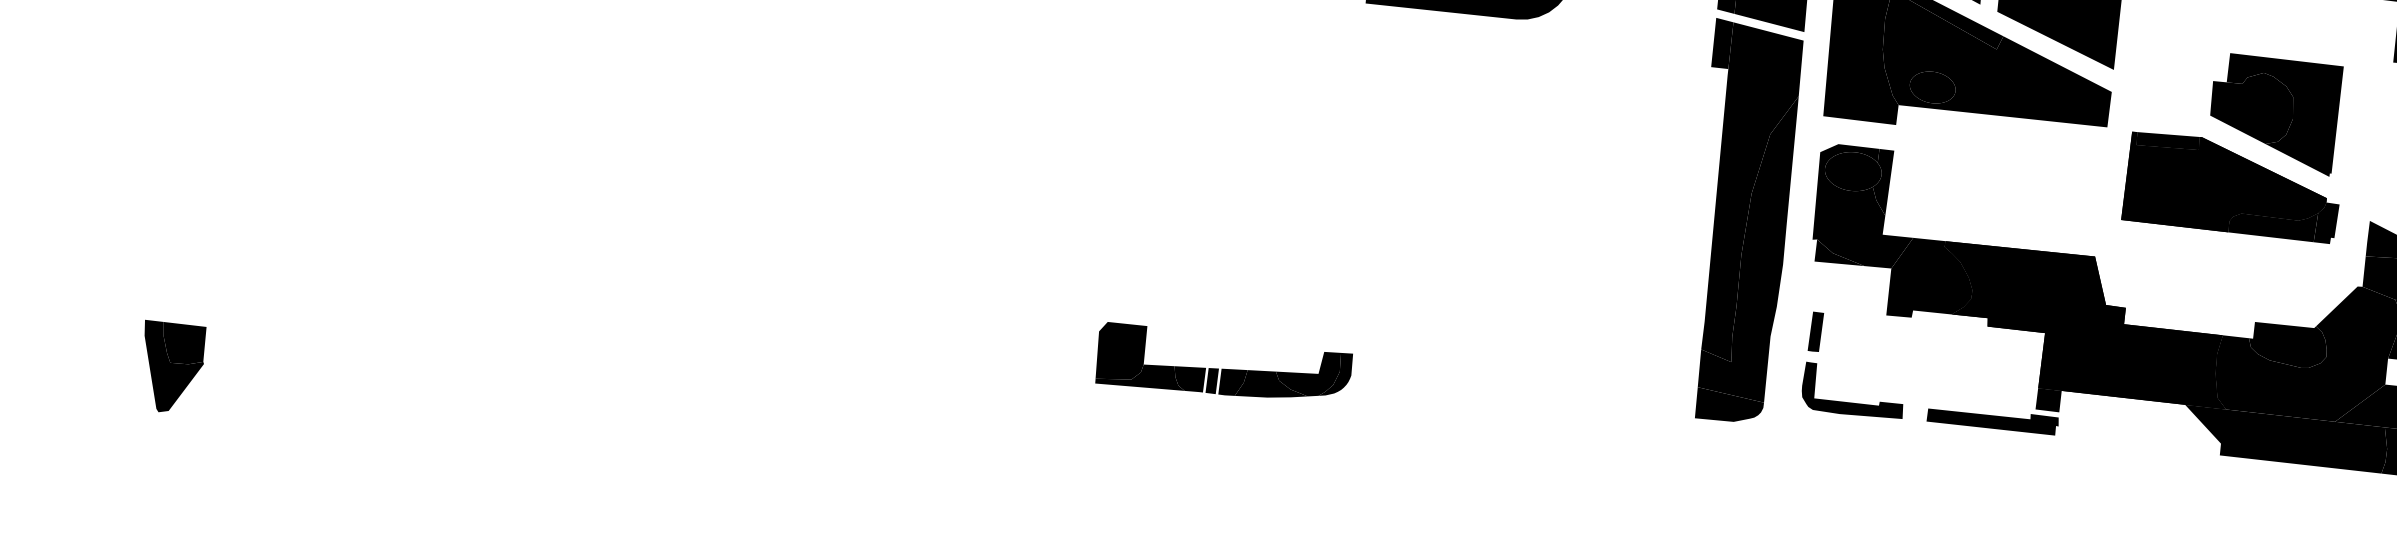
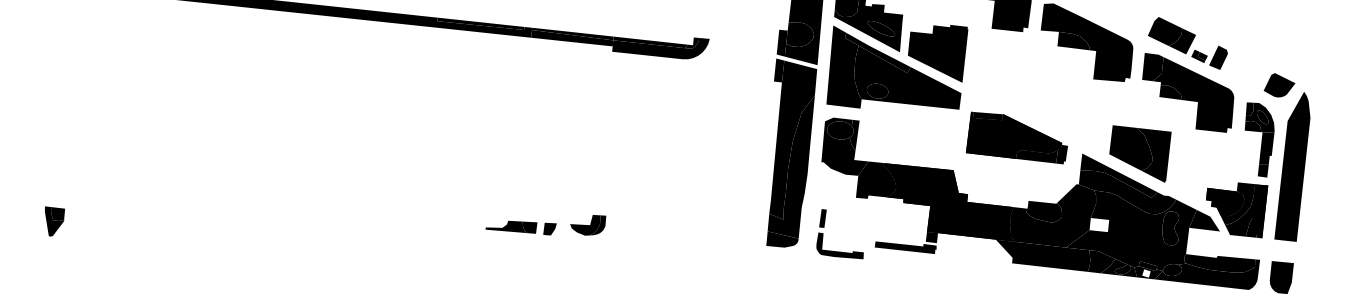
part: (2276, 113) -> (1038, 103), removed
fill: (1838, 252) -> (833, 168), removed
fill: (1120, 348) -> (497, 213), removed
part: (174, 366) -> (54, 221), size x0.7
part: (1817, 366) -> (823, 234), moved
fill: (1212, 380) -> (540, 228), removed
fill: (1270, 383) -> (567, 229), removed

